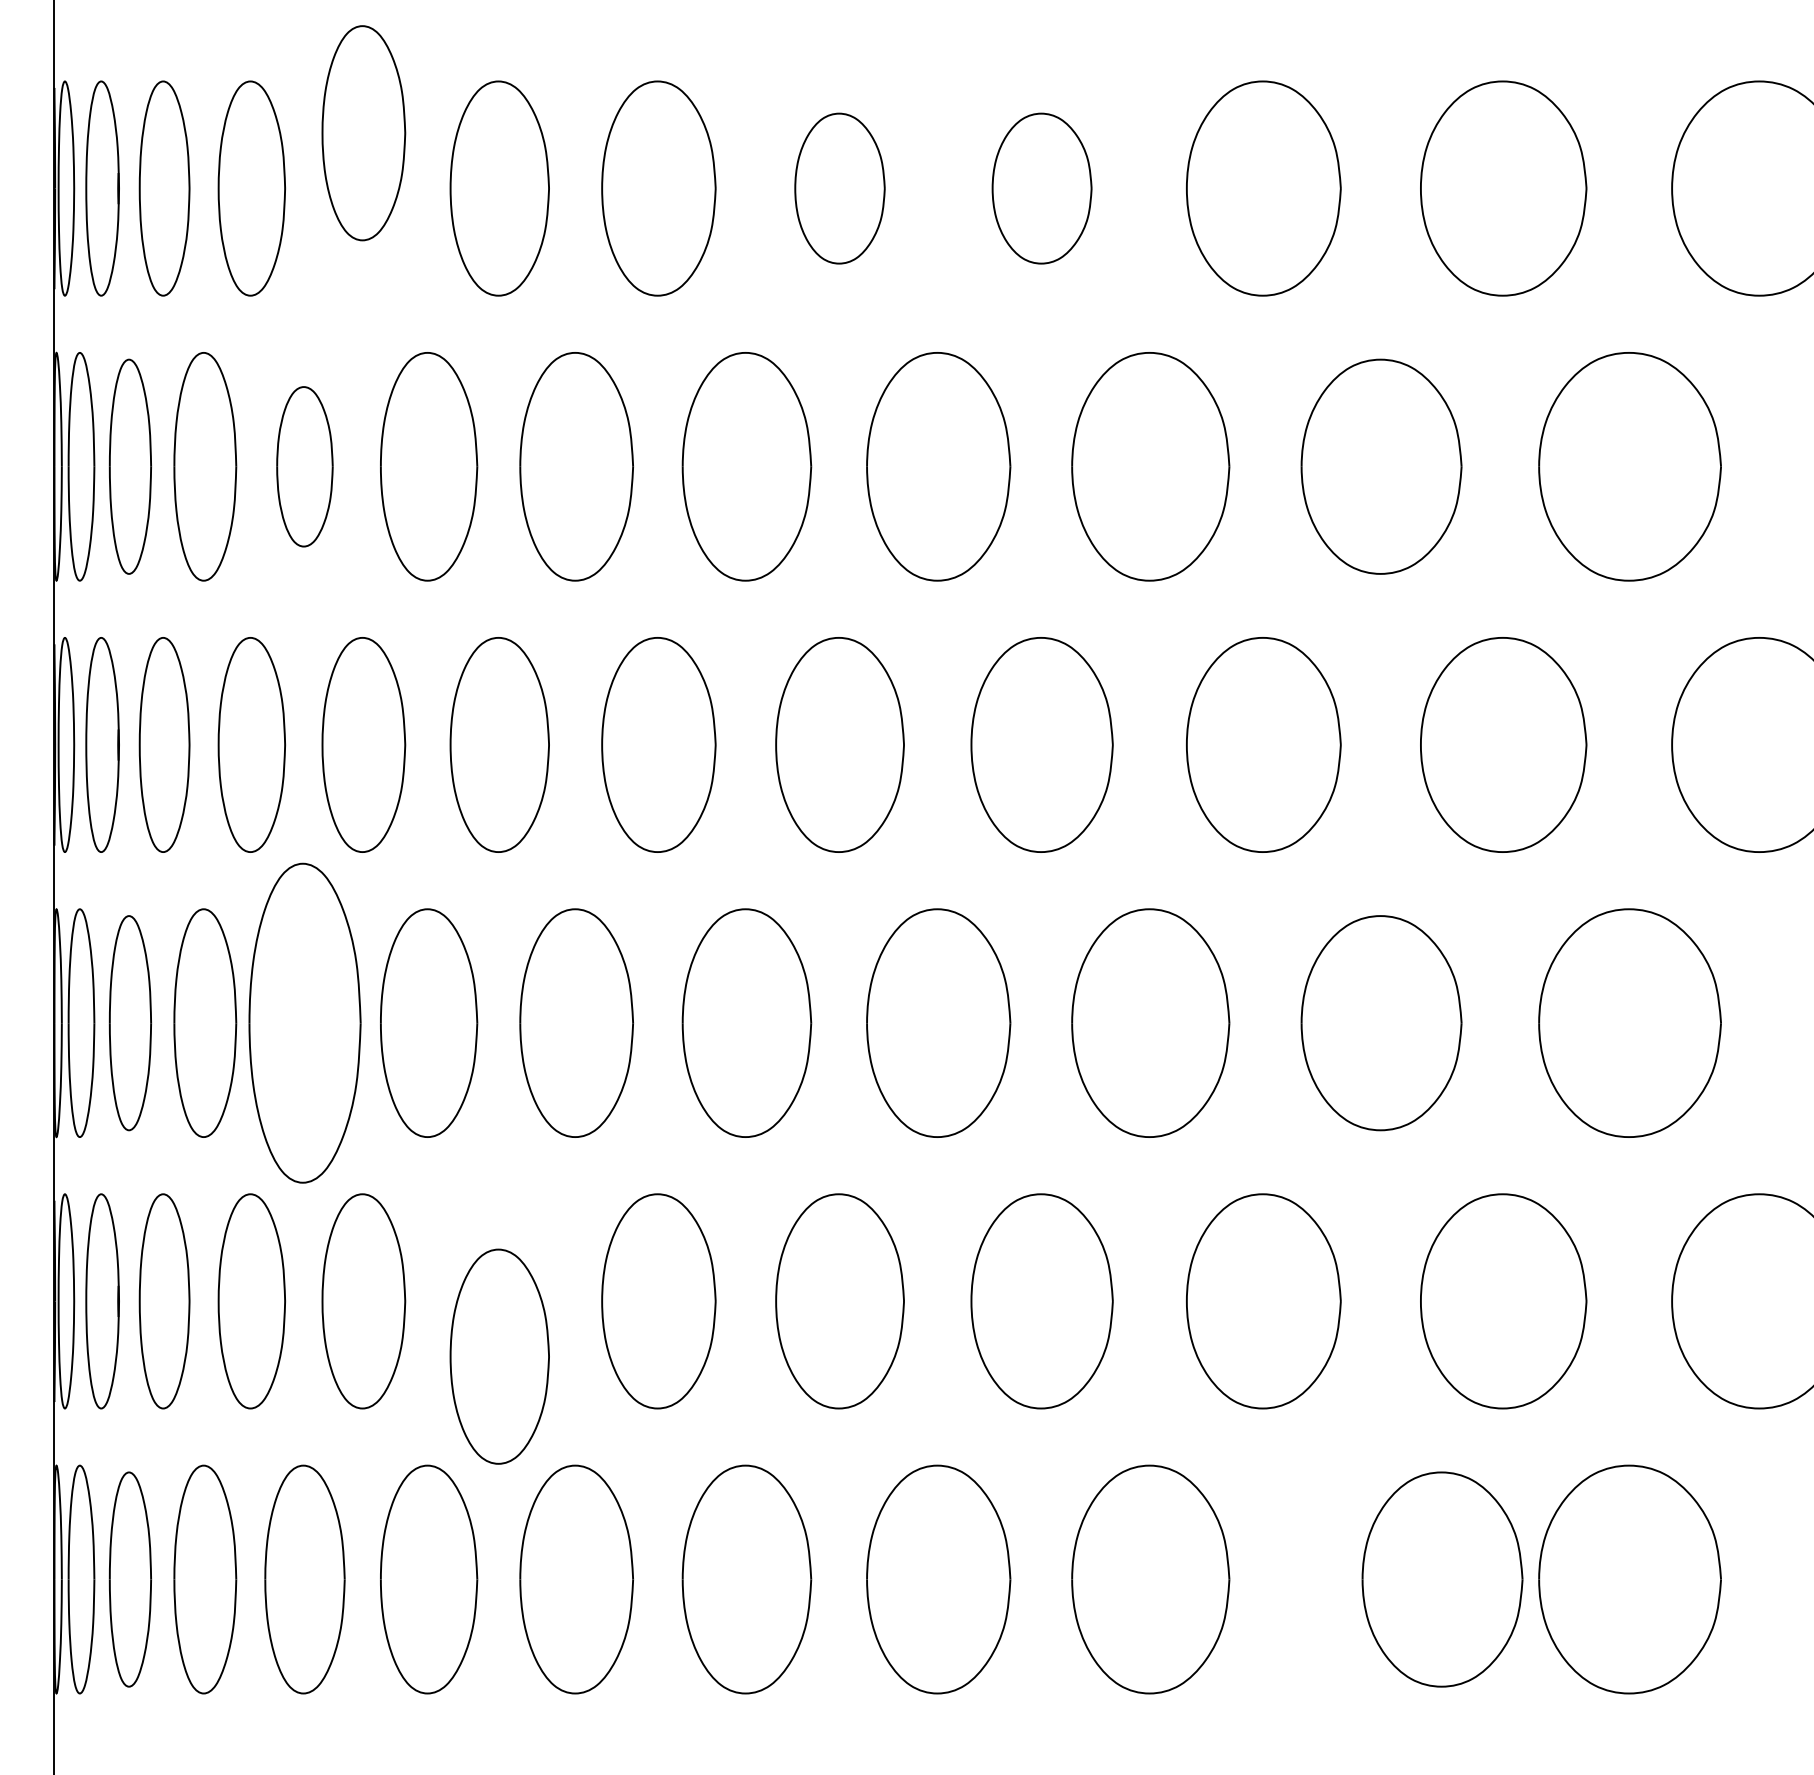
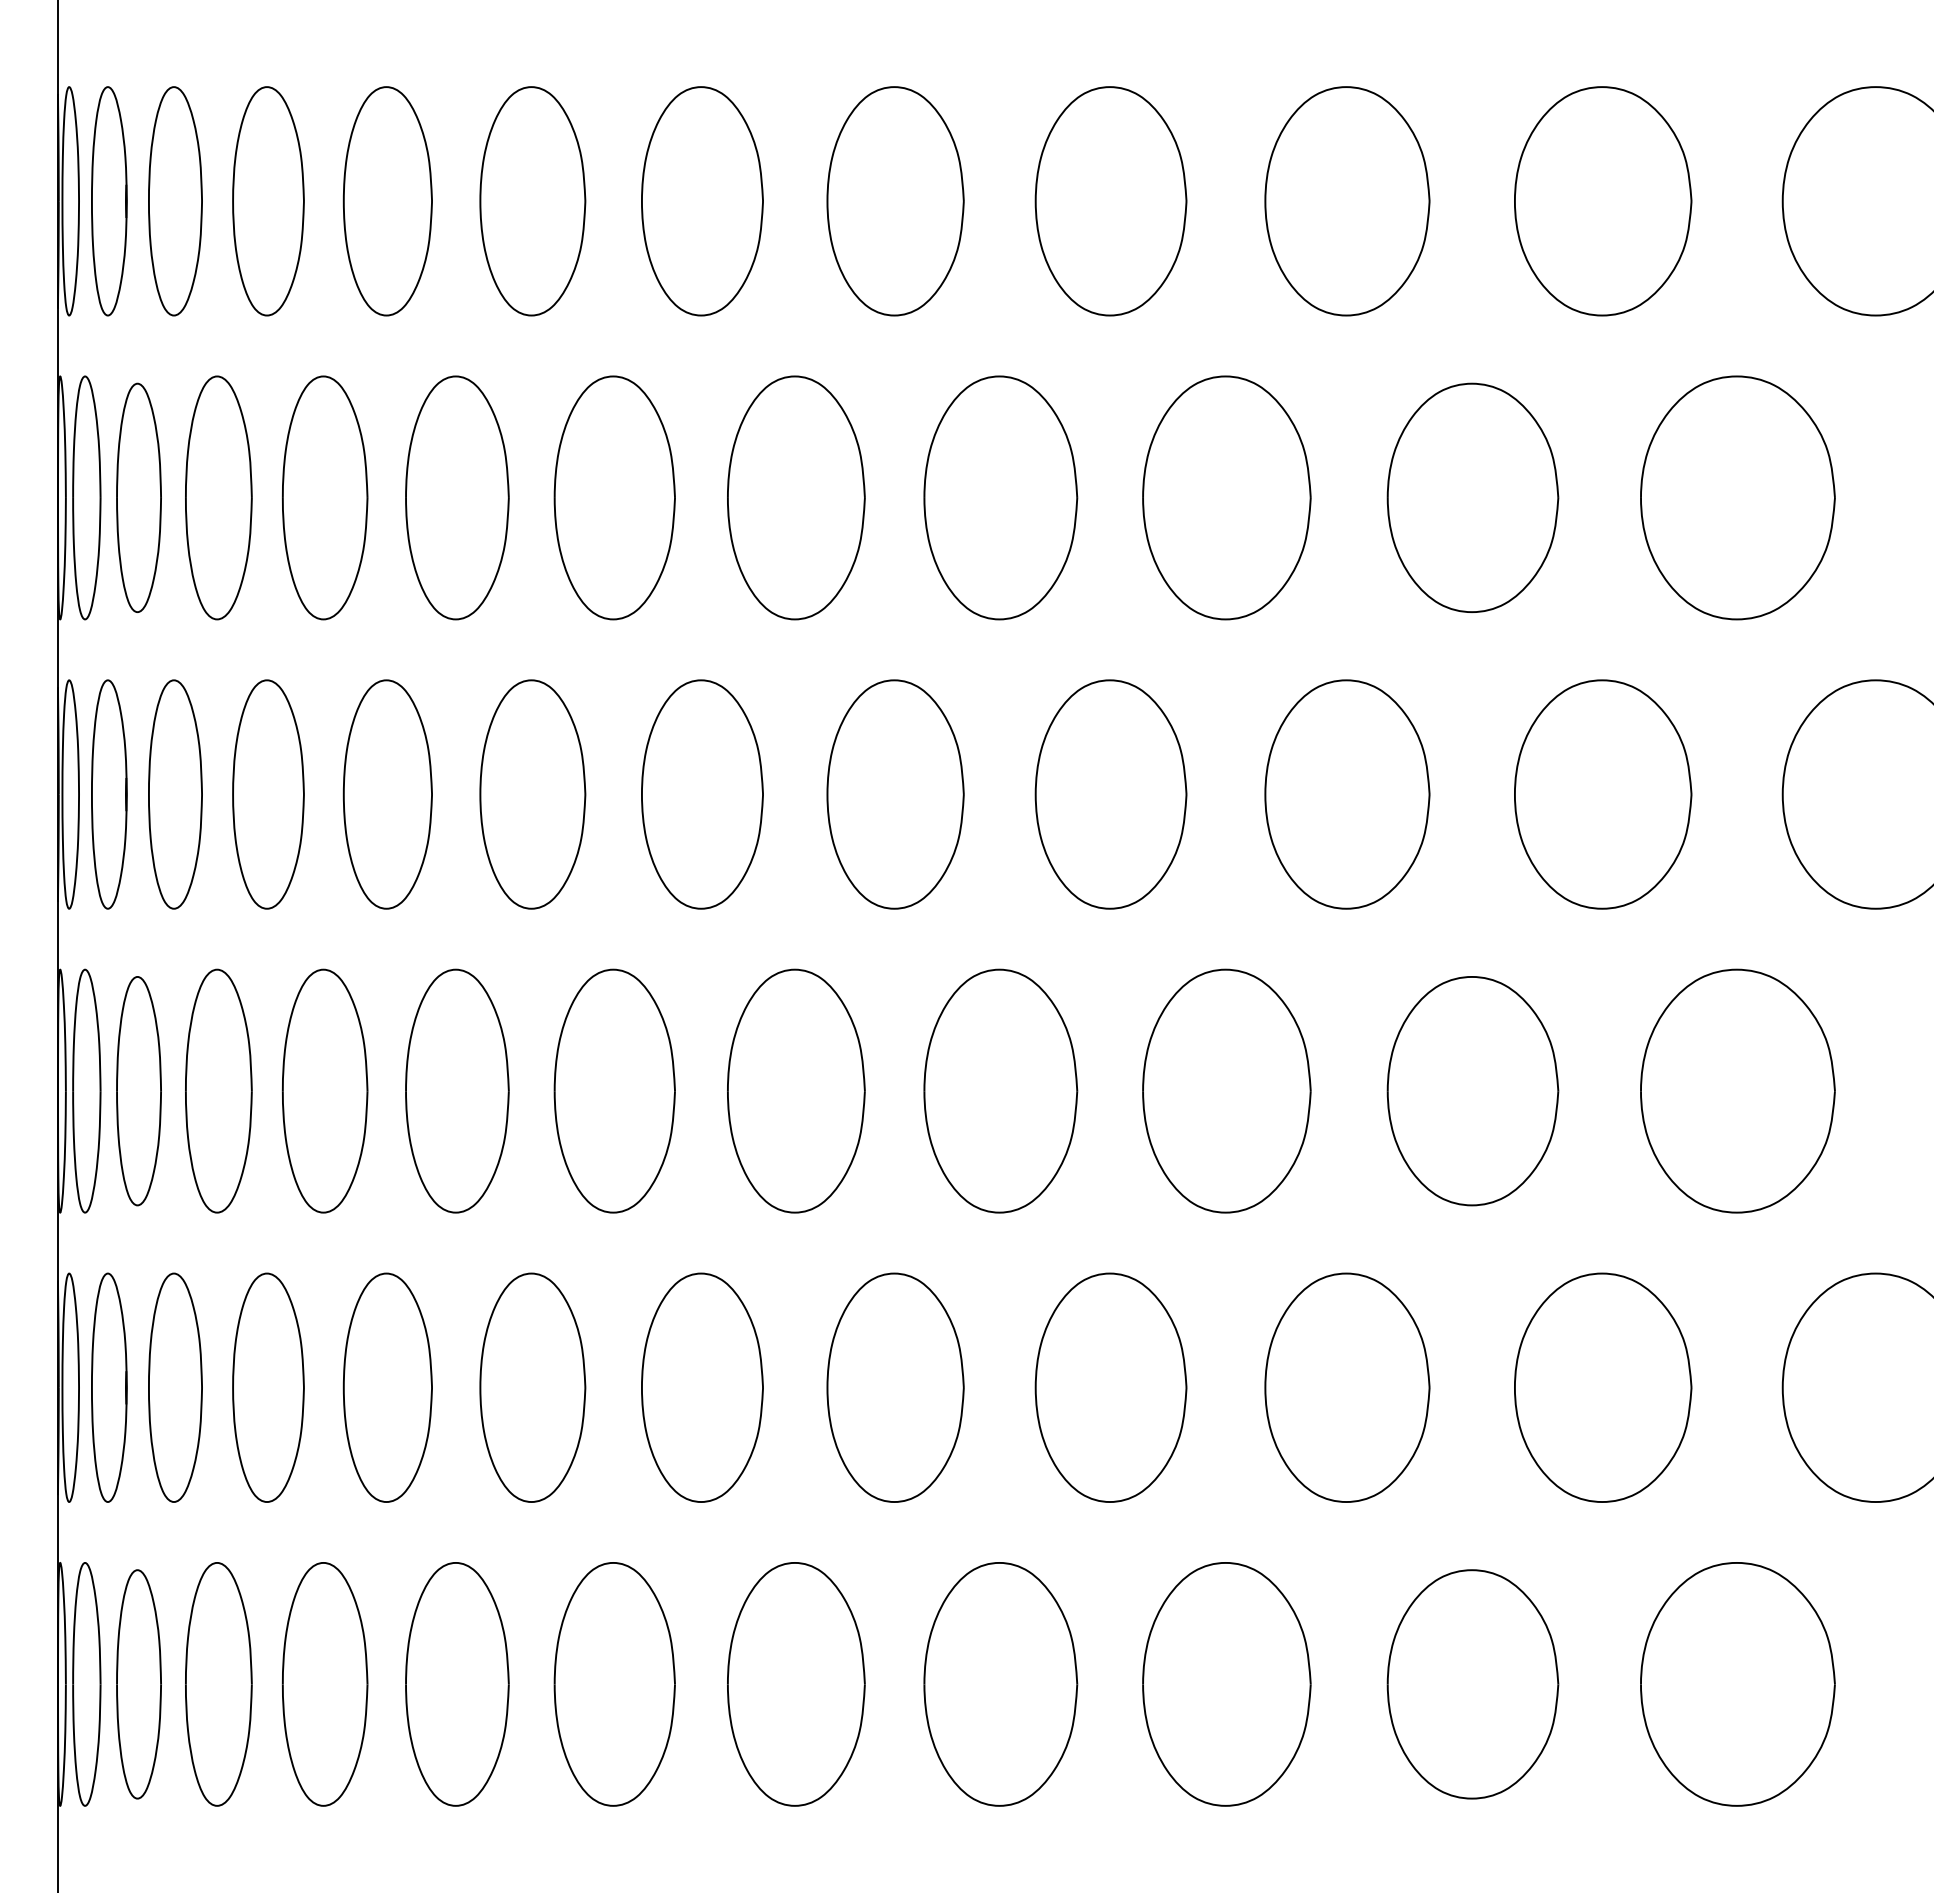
part: (363, 133) -> (387, 201), moved
part: (839, 188) -> (895, 201), size x1.43
part: (1041, 188) -> (1110, 201), size x1.43
part: (304, 466) -> (324, 497), size x1.43
part: (304, 1022) -> (324, 1090), size x0.71
part: (499, 1356) -> (532, 1387), moved
part: (1442, 1579) -> (1472, 1684), moved

